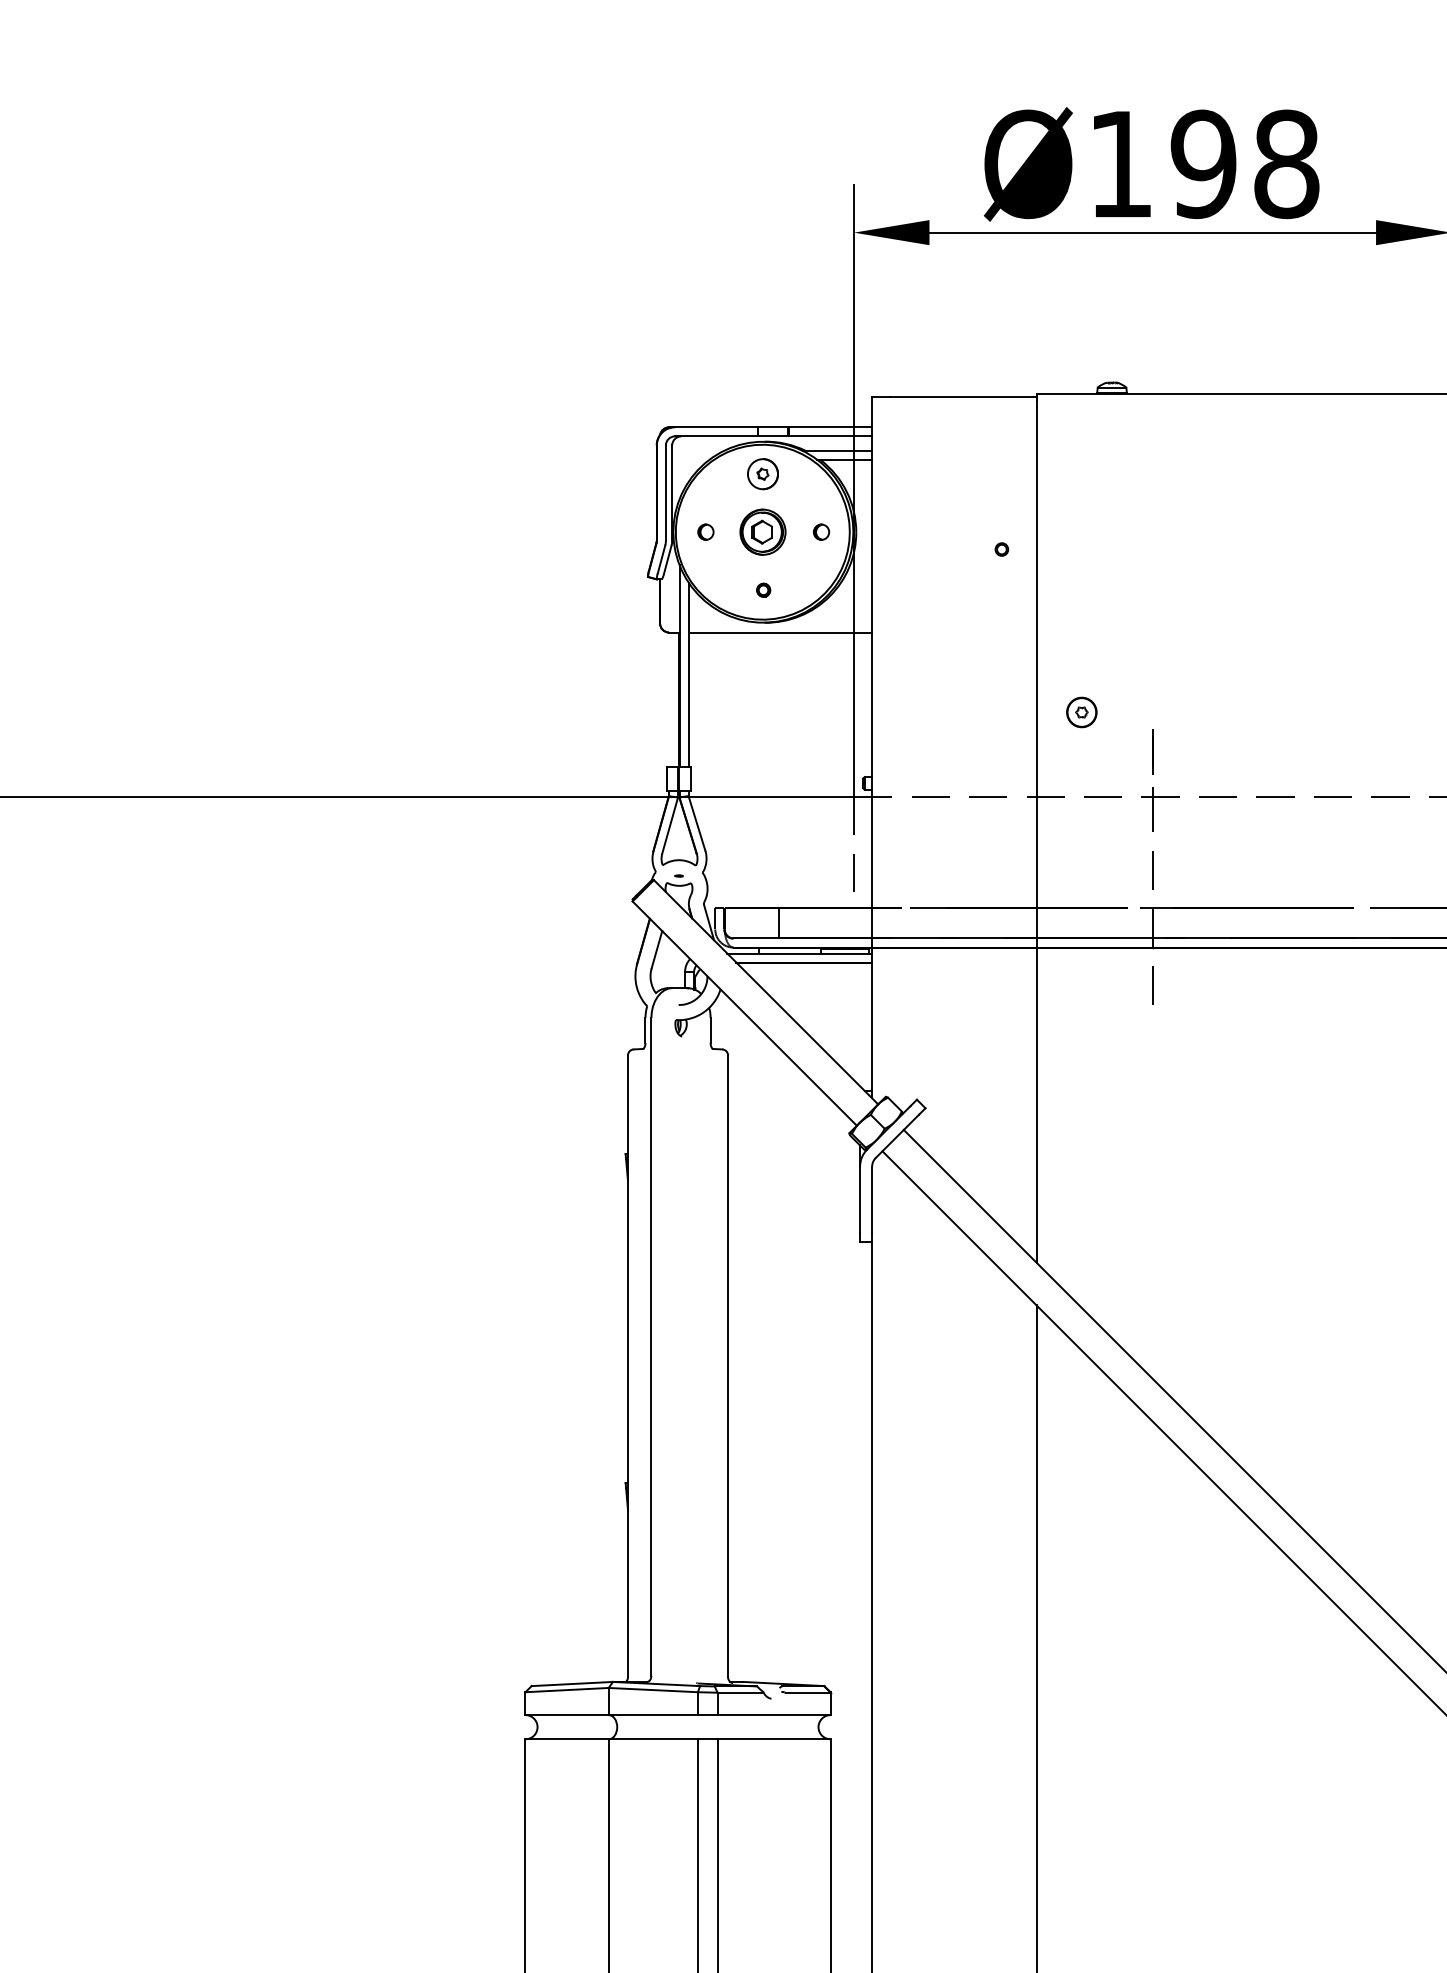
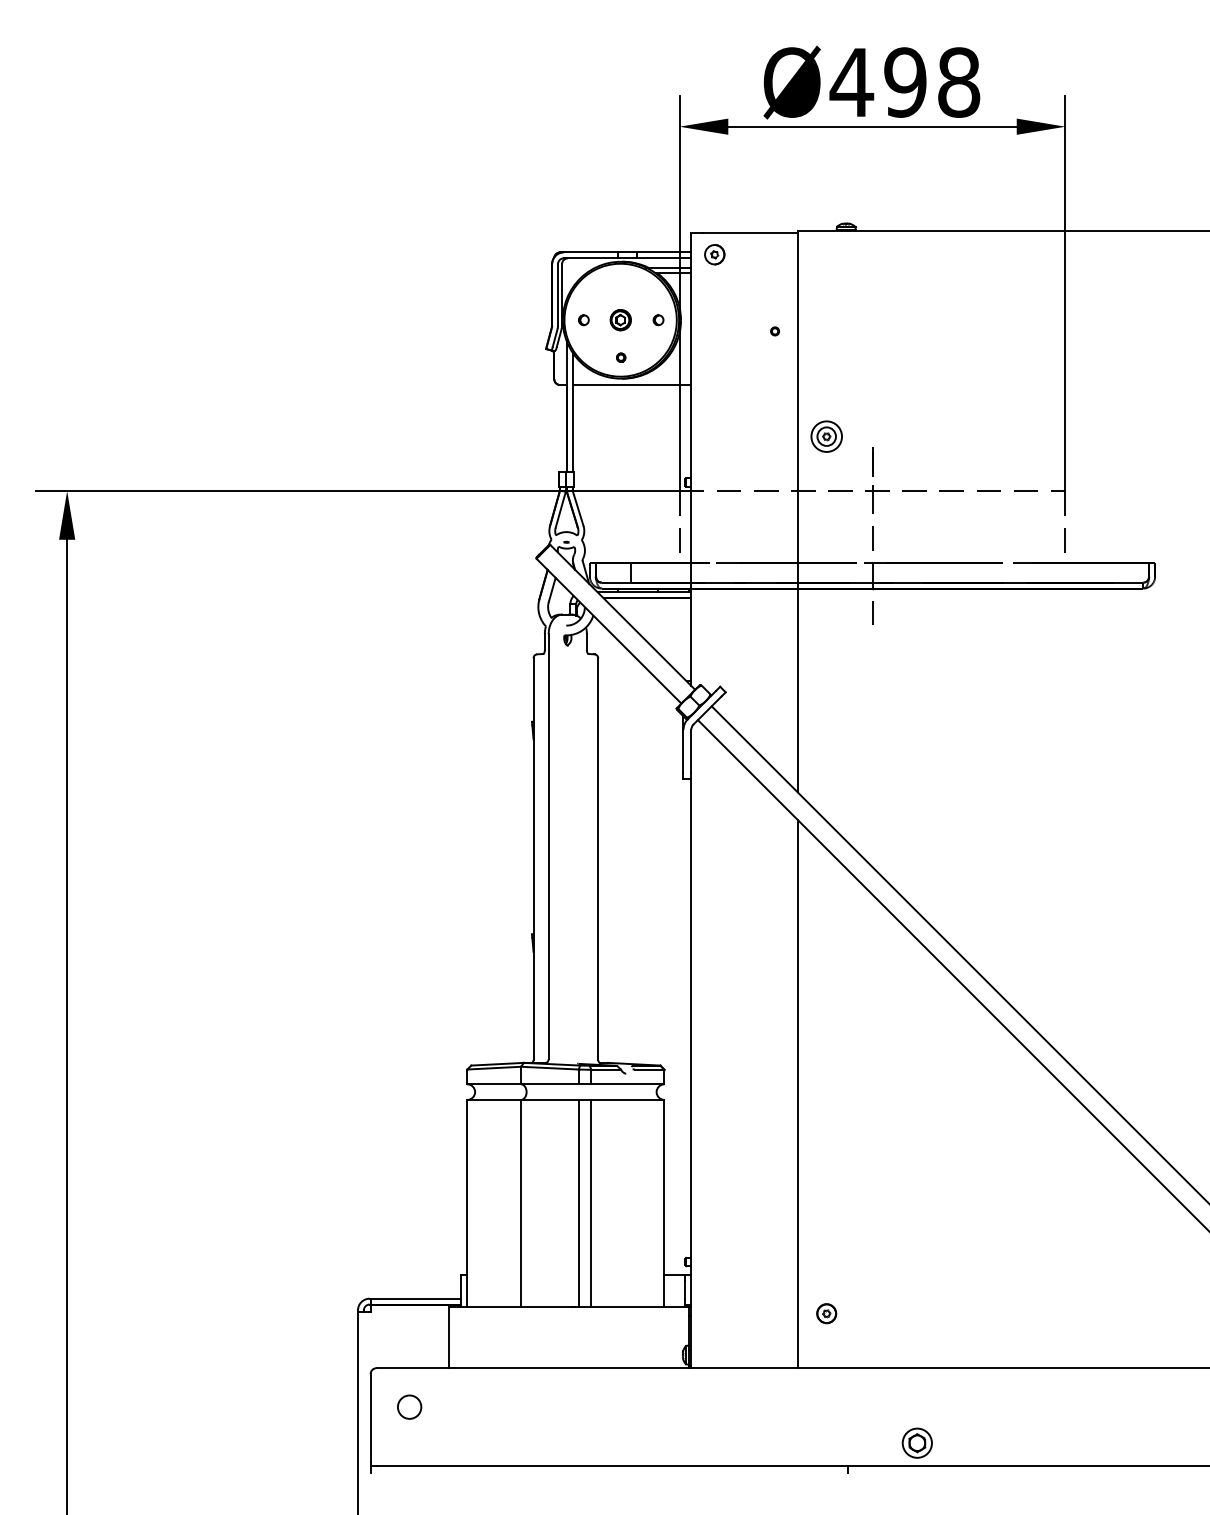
text: (1120, 164) -> (851, 82), Ø198 -> Ø498
part: (762, 473) -> (714, 254), moved
part: (762, 531) -> (620, 319), size x0.7
circle: (1081, 712) -> (826, 436), size x1.6

